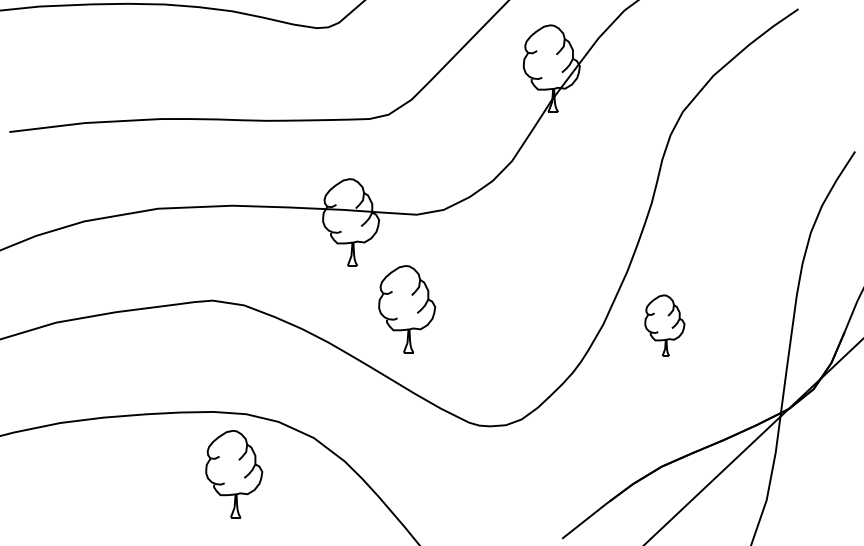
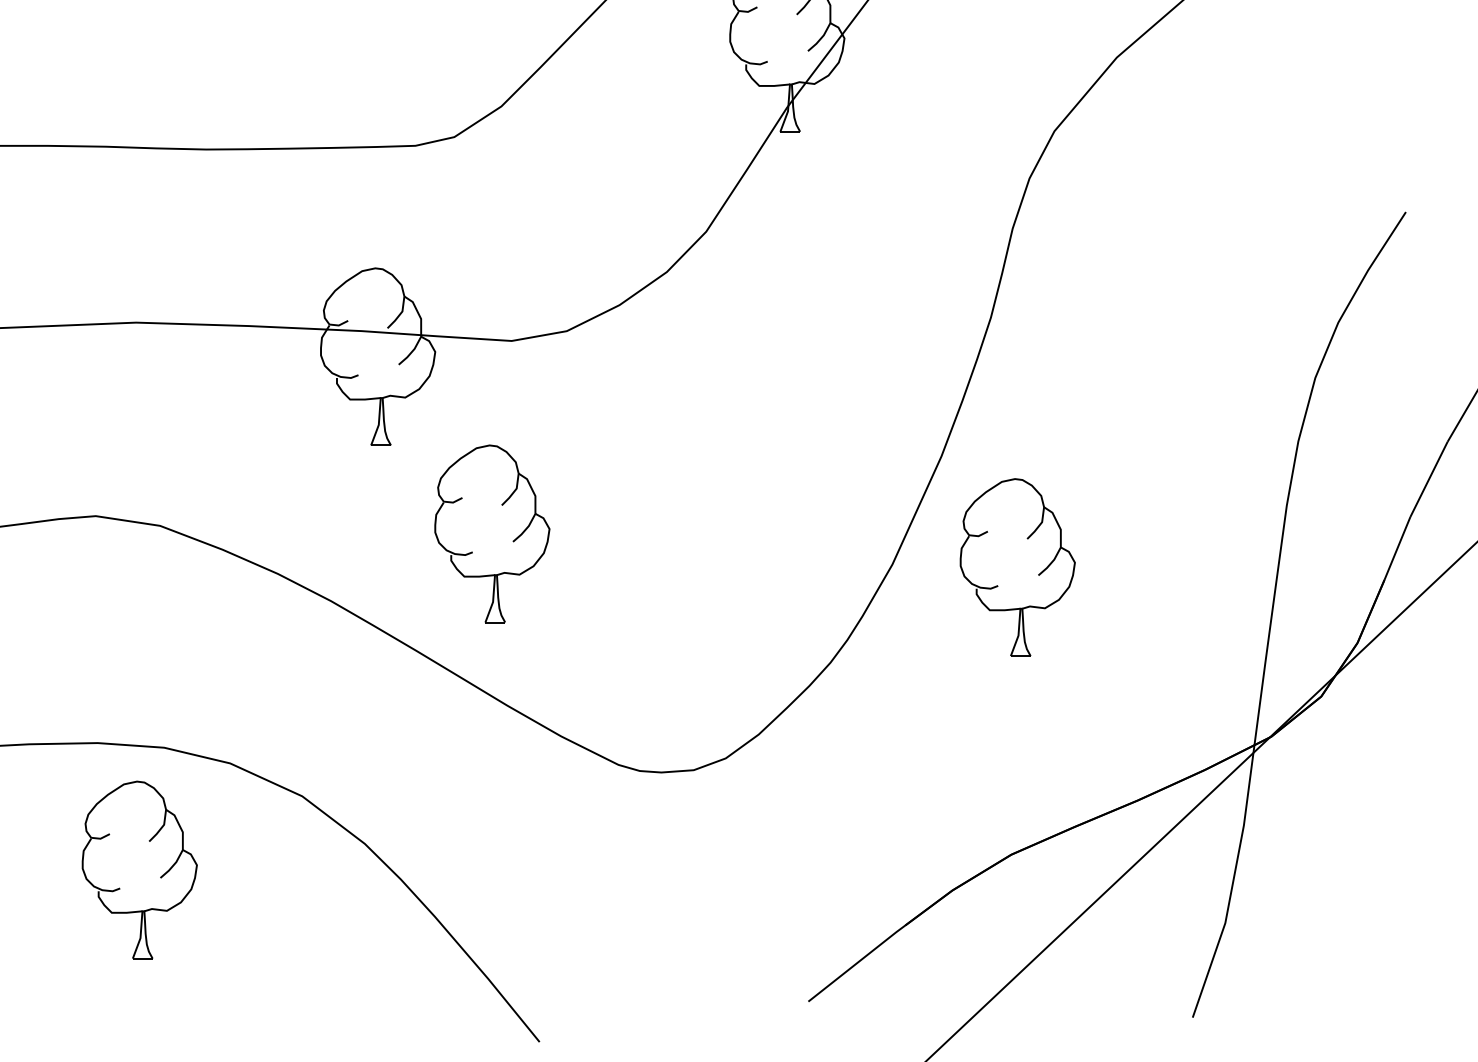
part: (664, 325) -> (1017, 566), size x1.43

